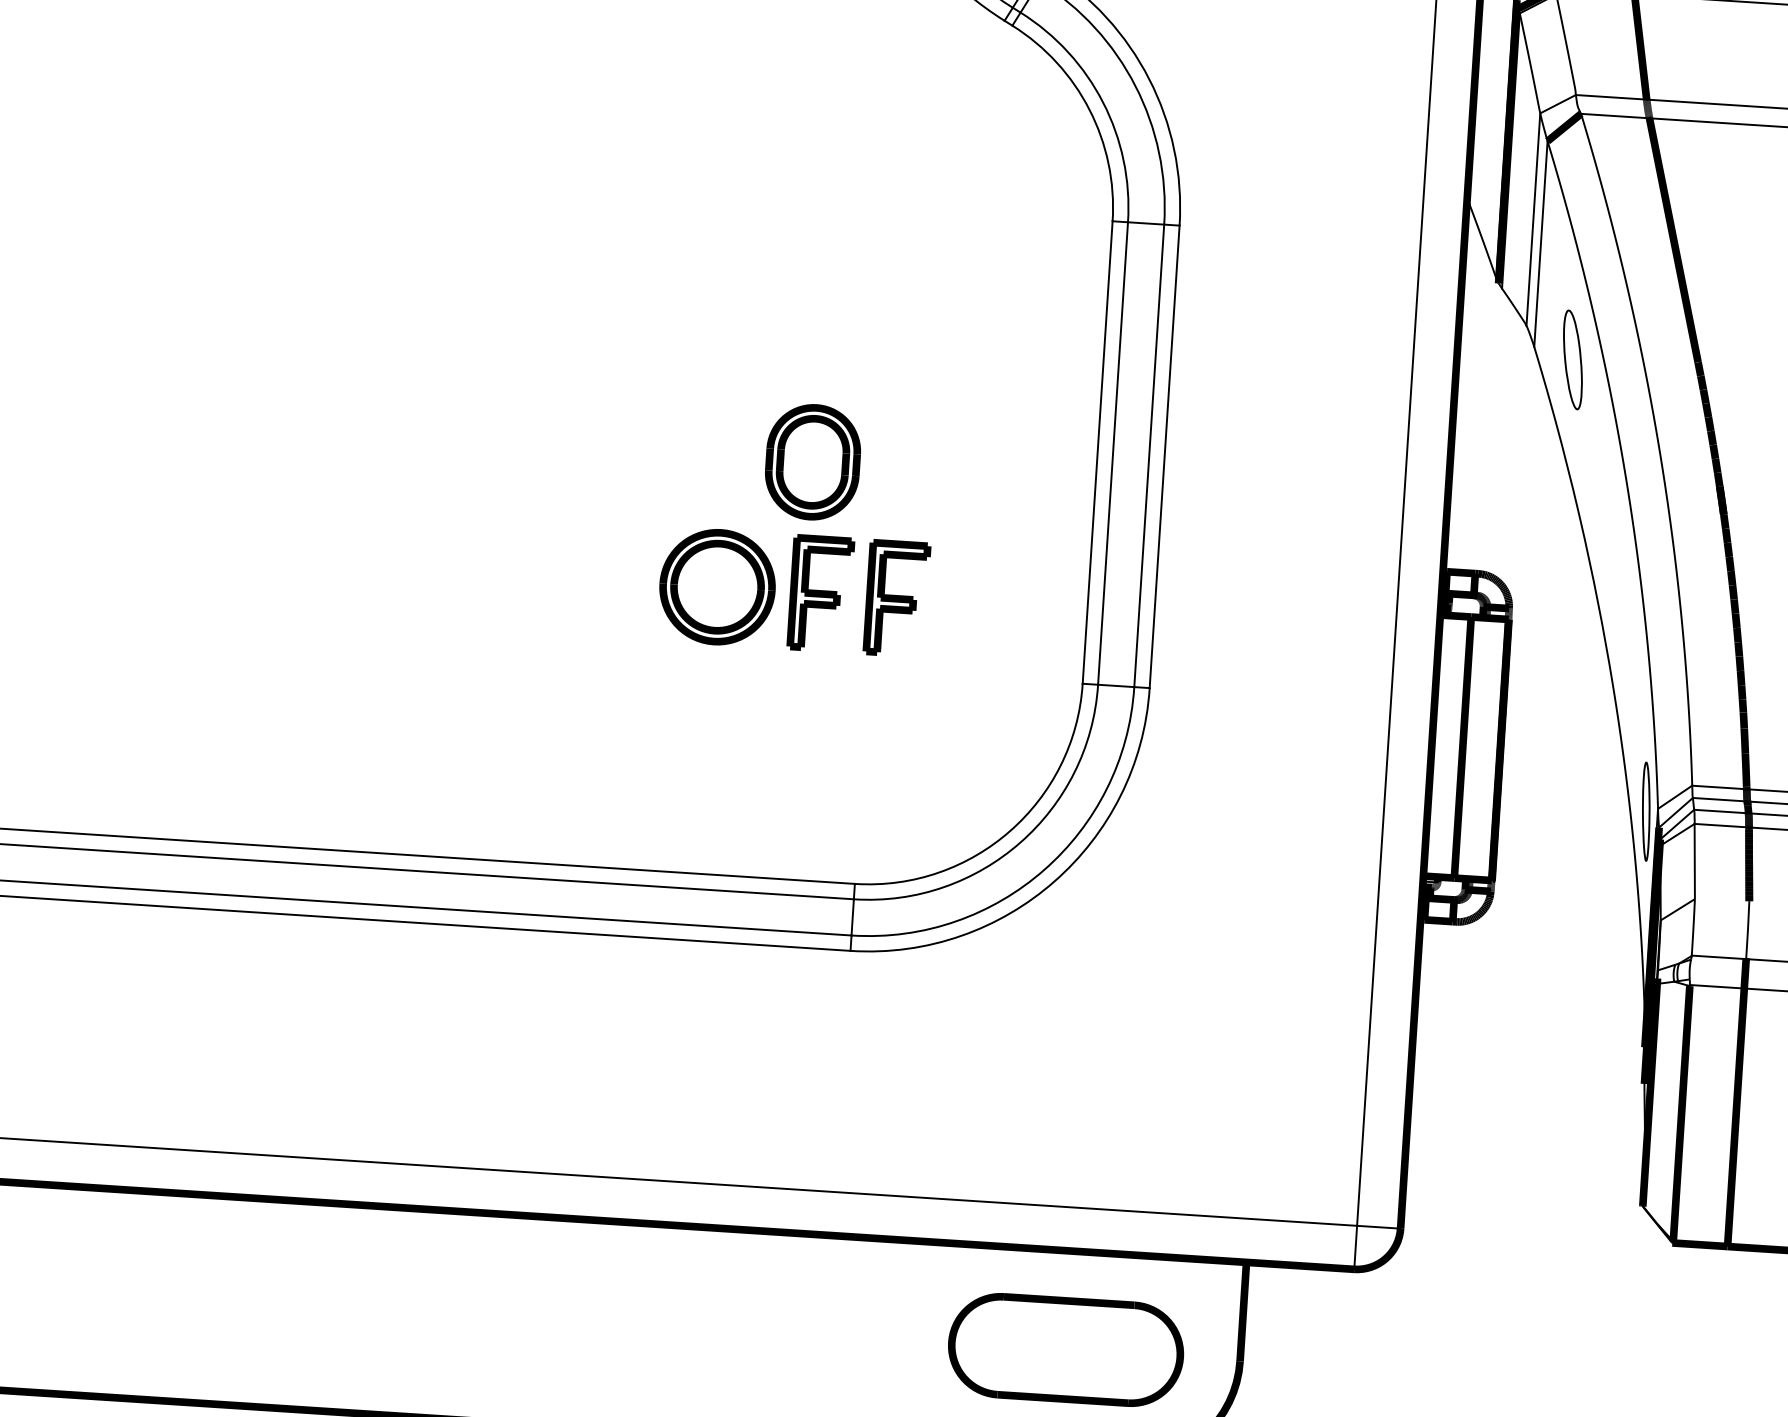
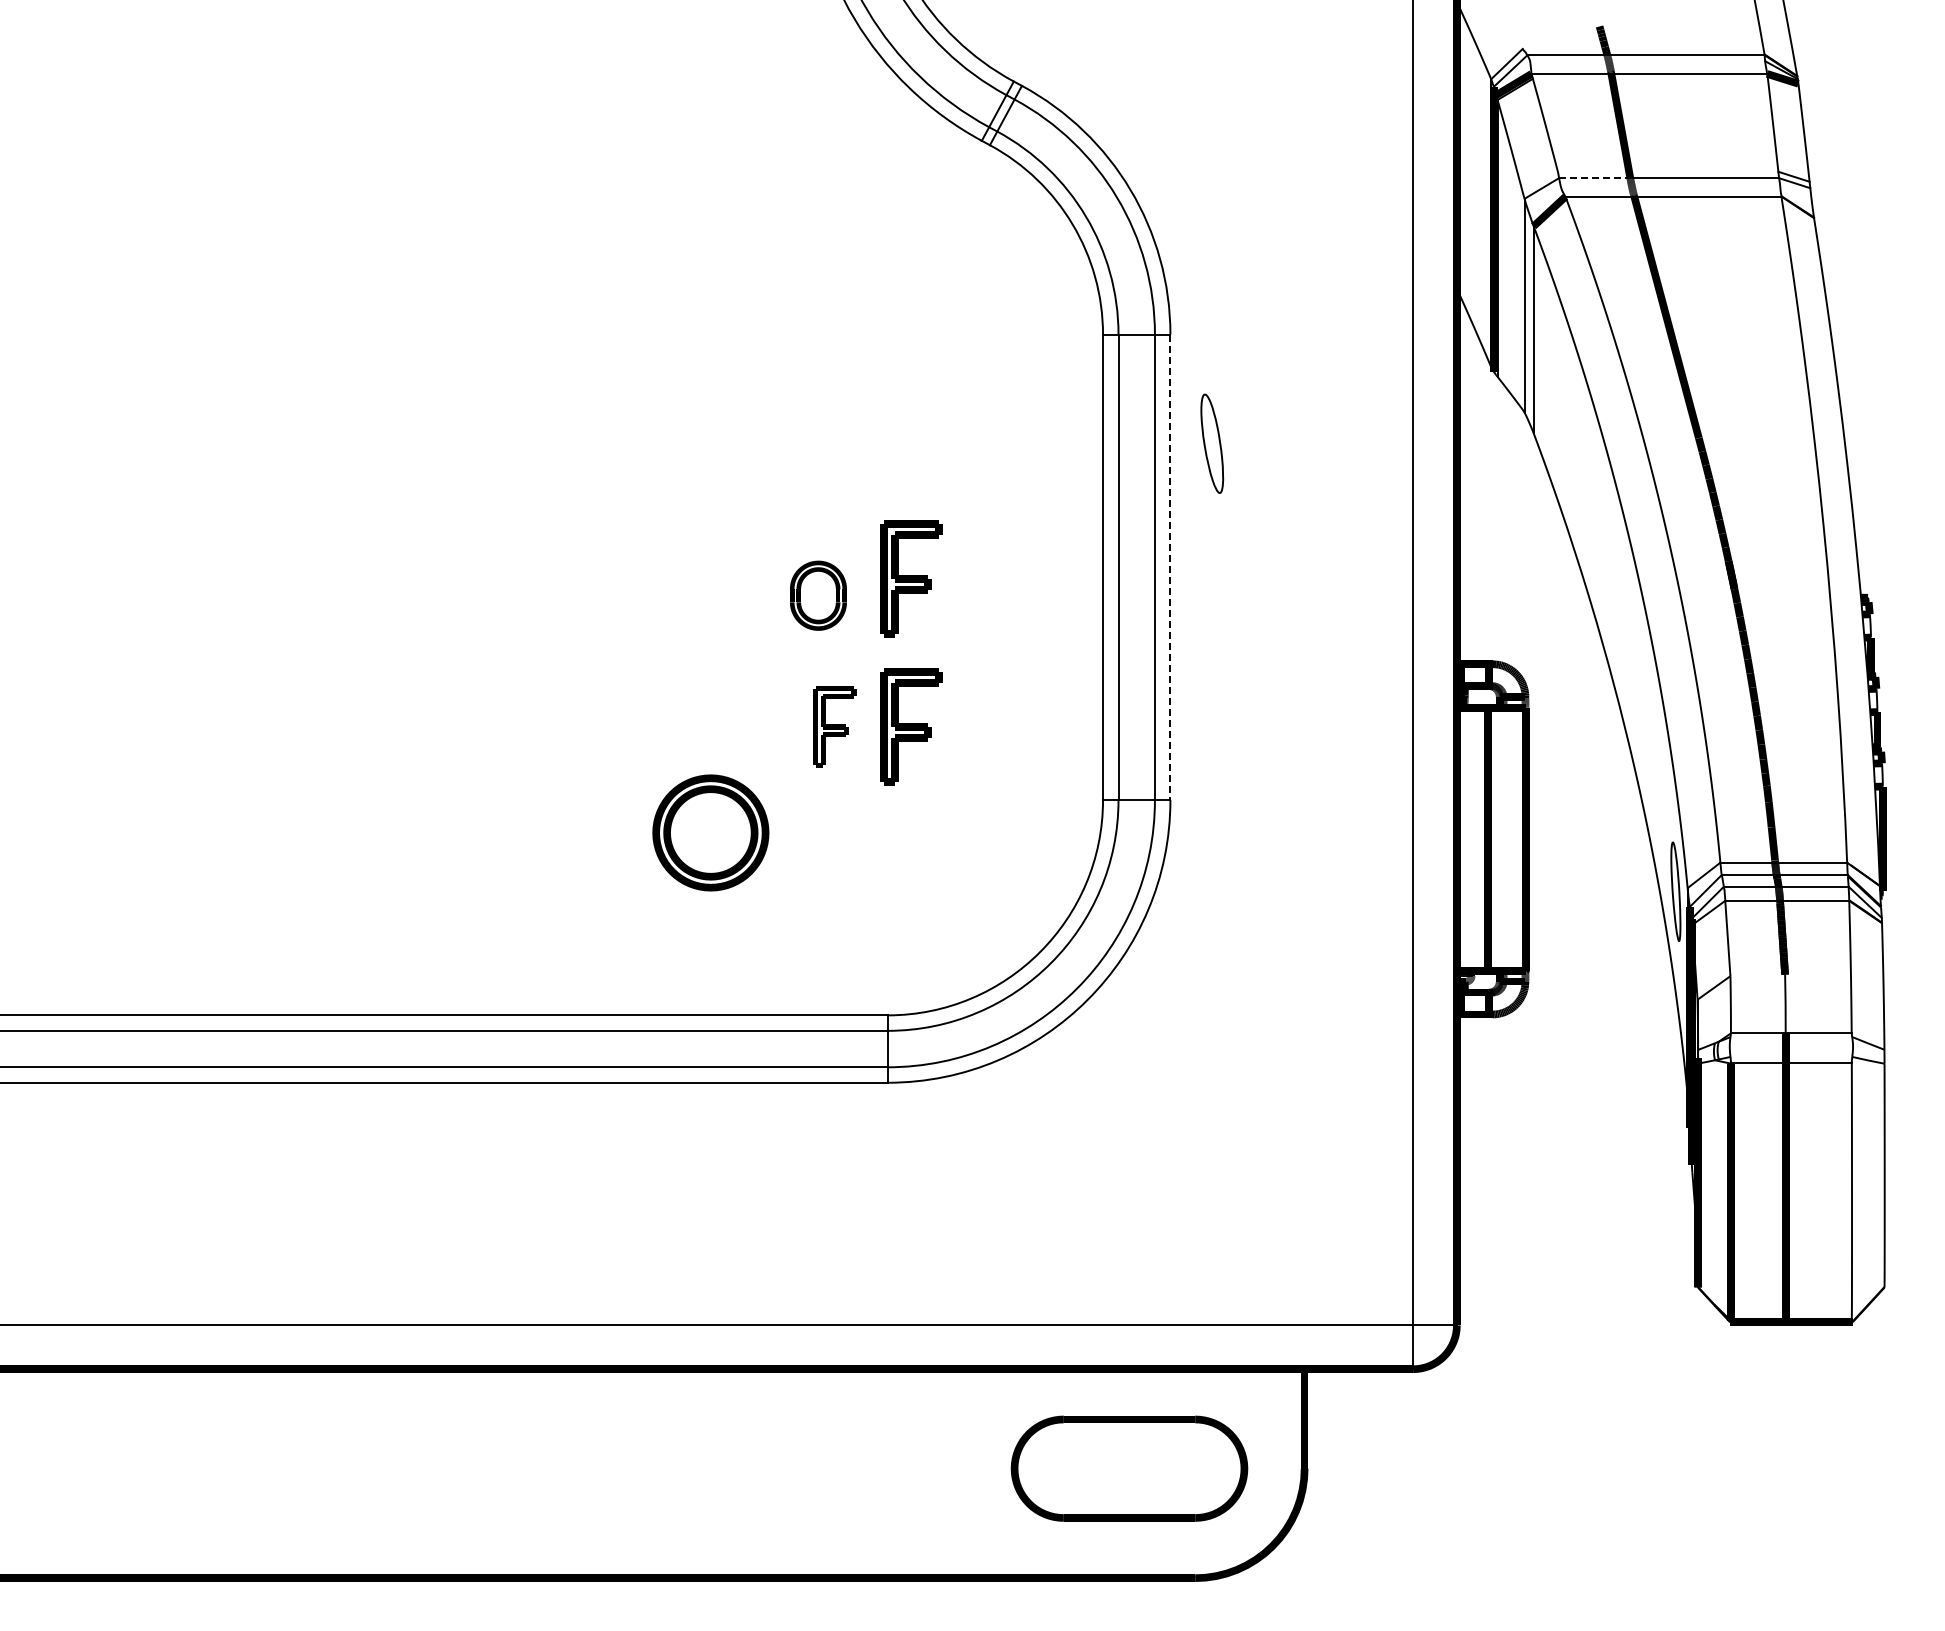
line: (1611, 97) -> (1594, 178), solid -> dashed
part: (1573, 359) -> (1212, 443), moved
part: (906, 451) -> (911, 578), added
line: (1164, 456) -> (1170, 567), solid -> dashed
part: (813, 462) -> (818, 595), size x0.6
part: (717, 586) -> (710, 832), moved
part: (820, 593) -> (834, 726), size x0.7

